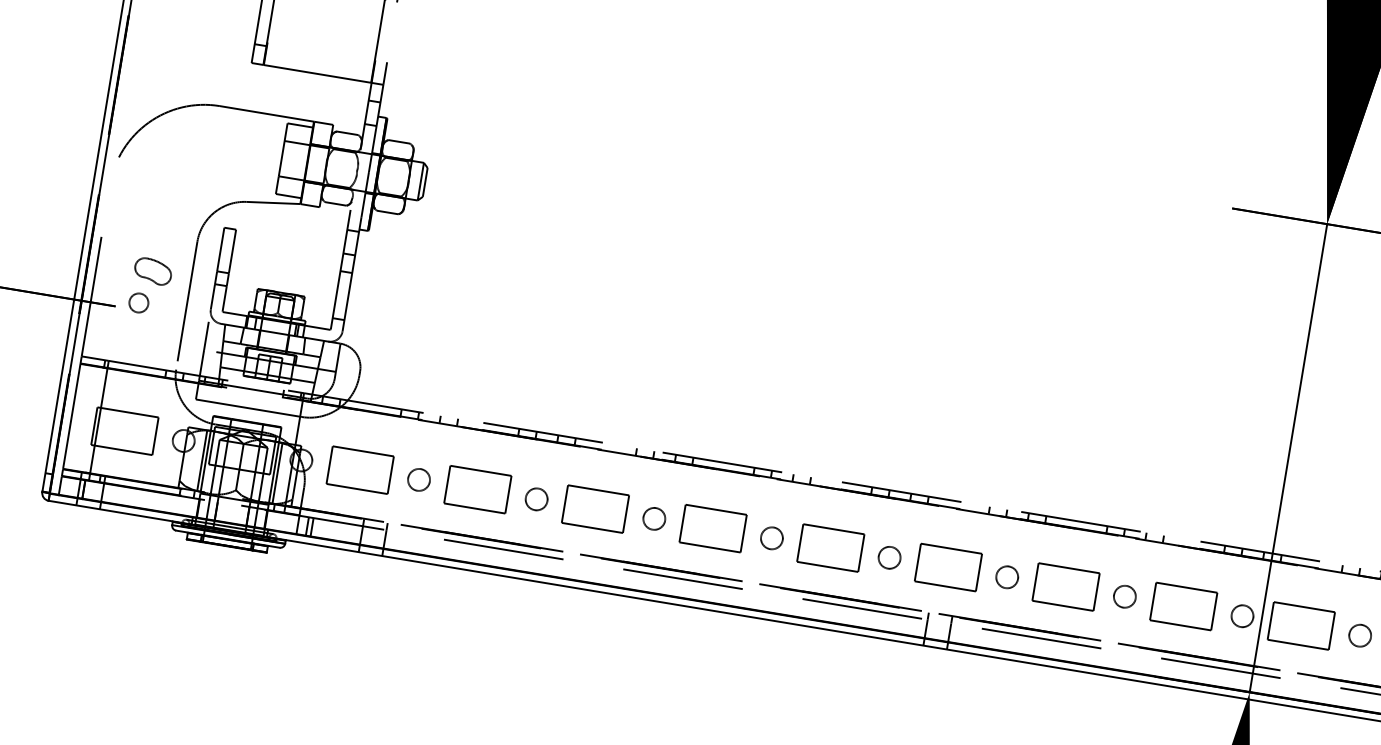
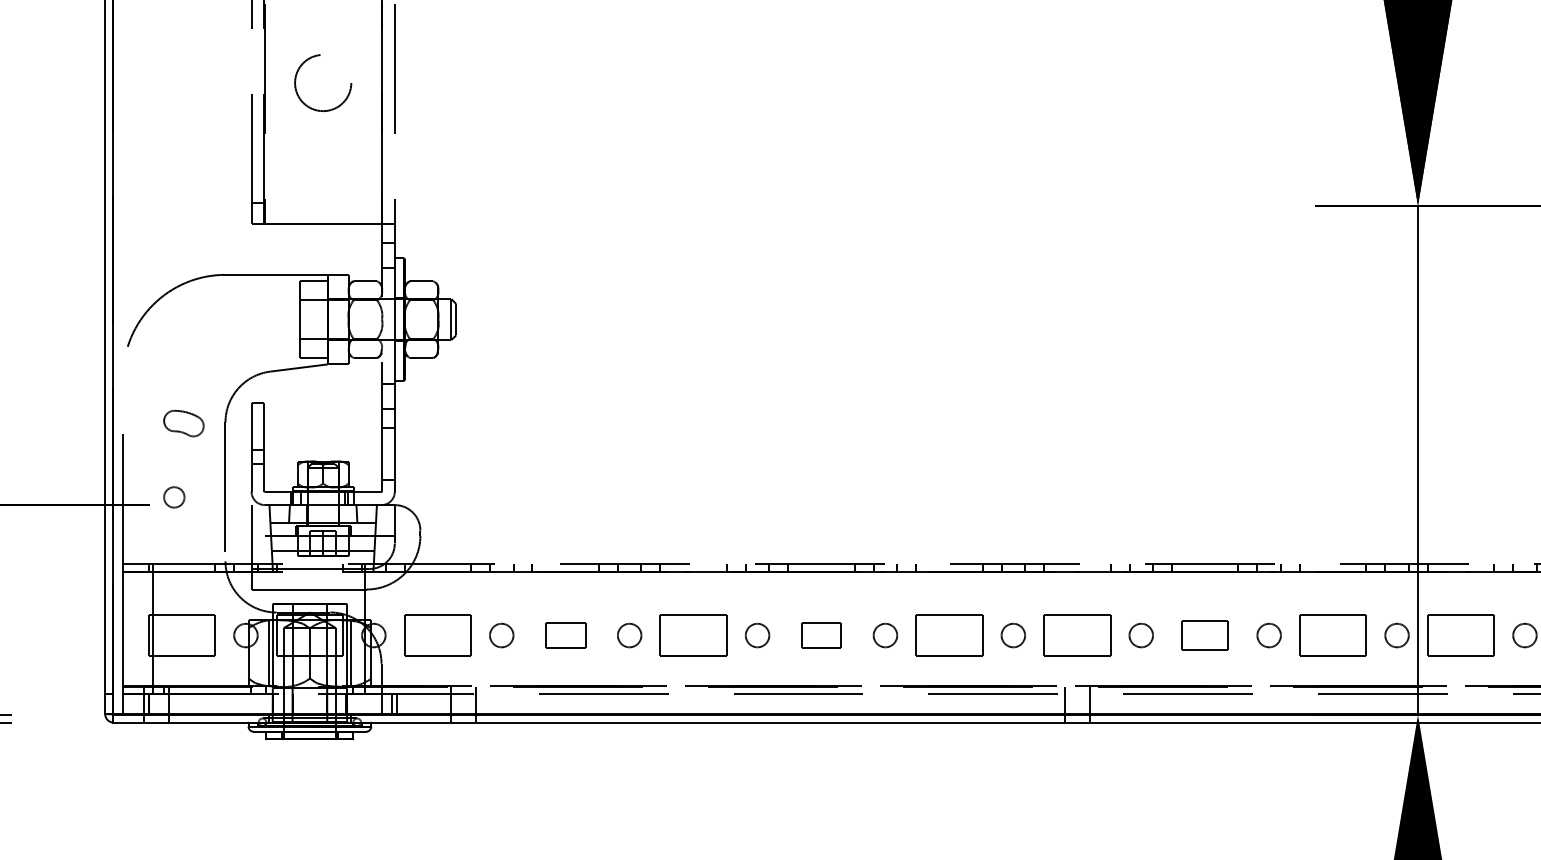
part: (152, 271) -> (183, 423), moved
part: (477, 489) -> (565, 635), size x0.6
part: (713, 528) -> (821, 635), size x0.6
part: (1065, 586) -> (1204, 635), size x0.7

